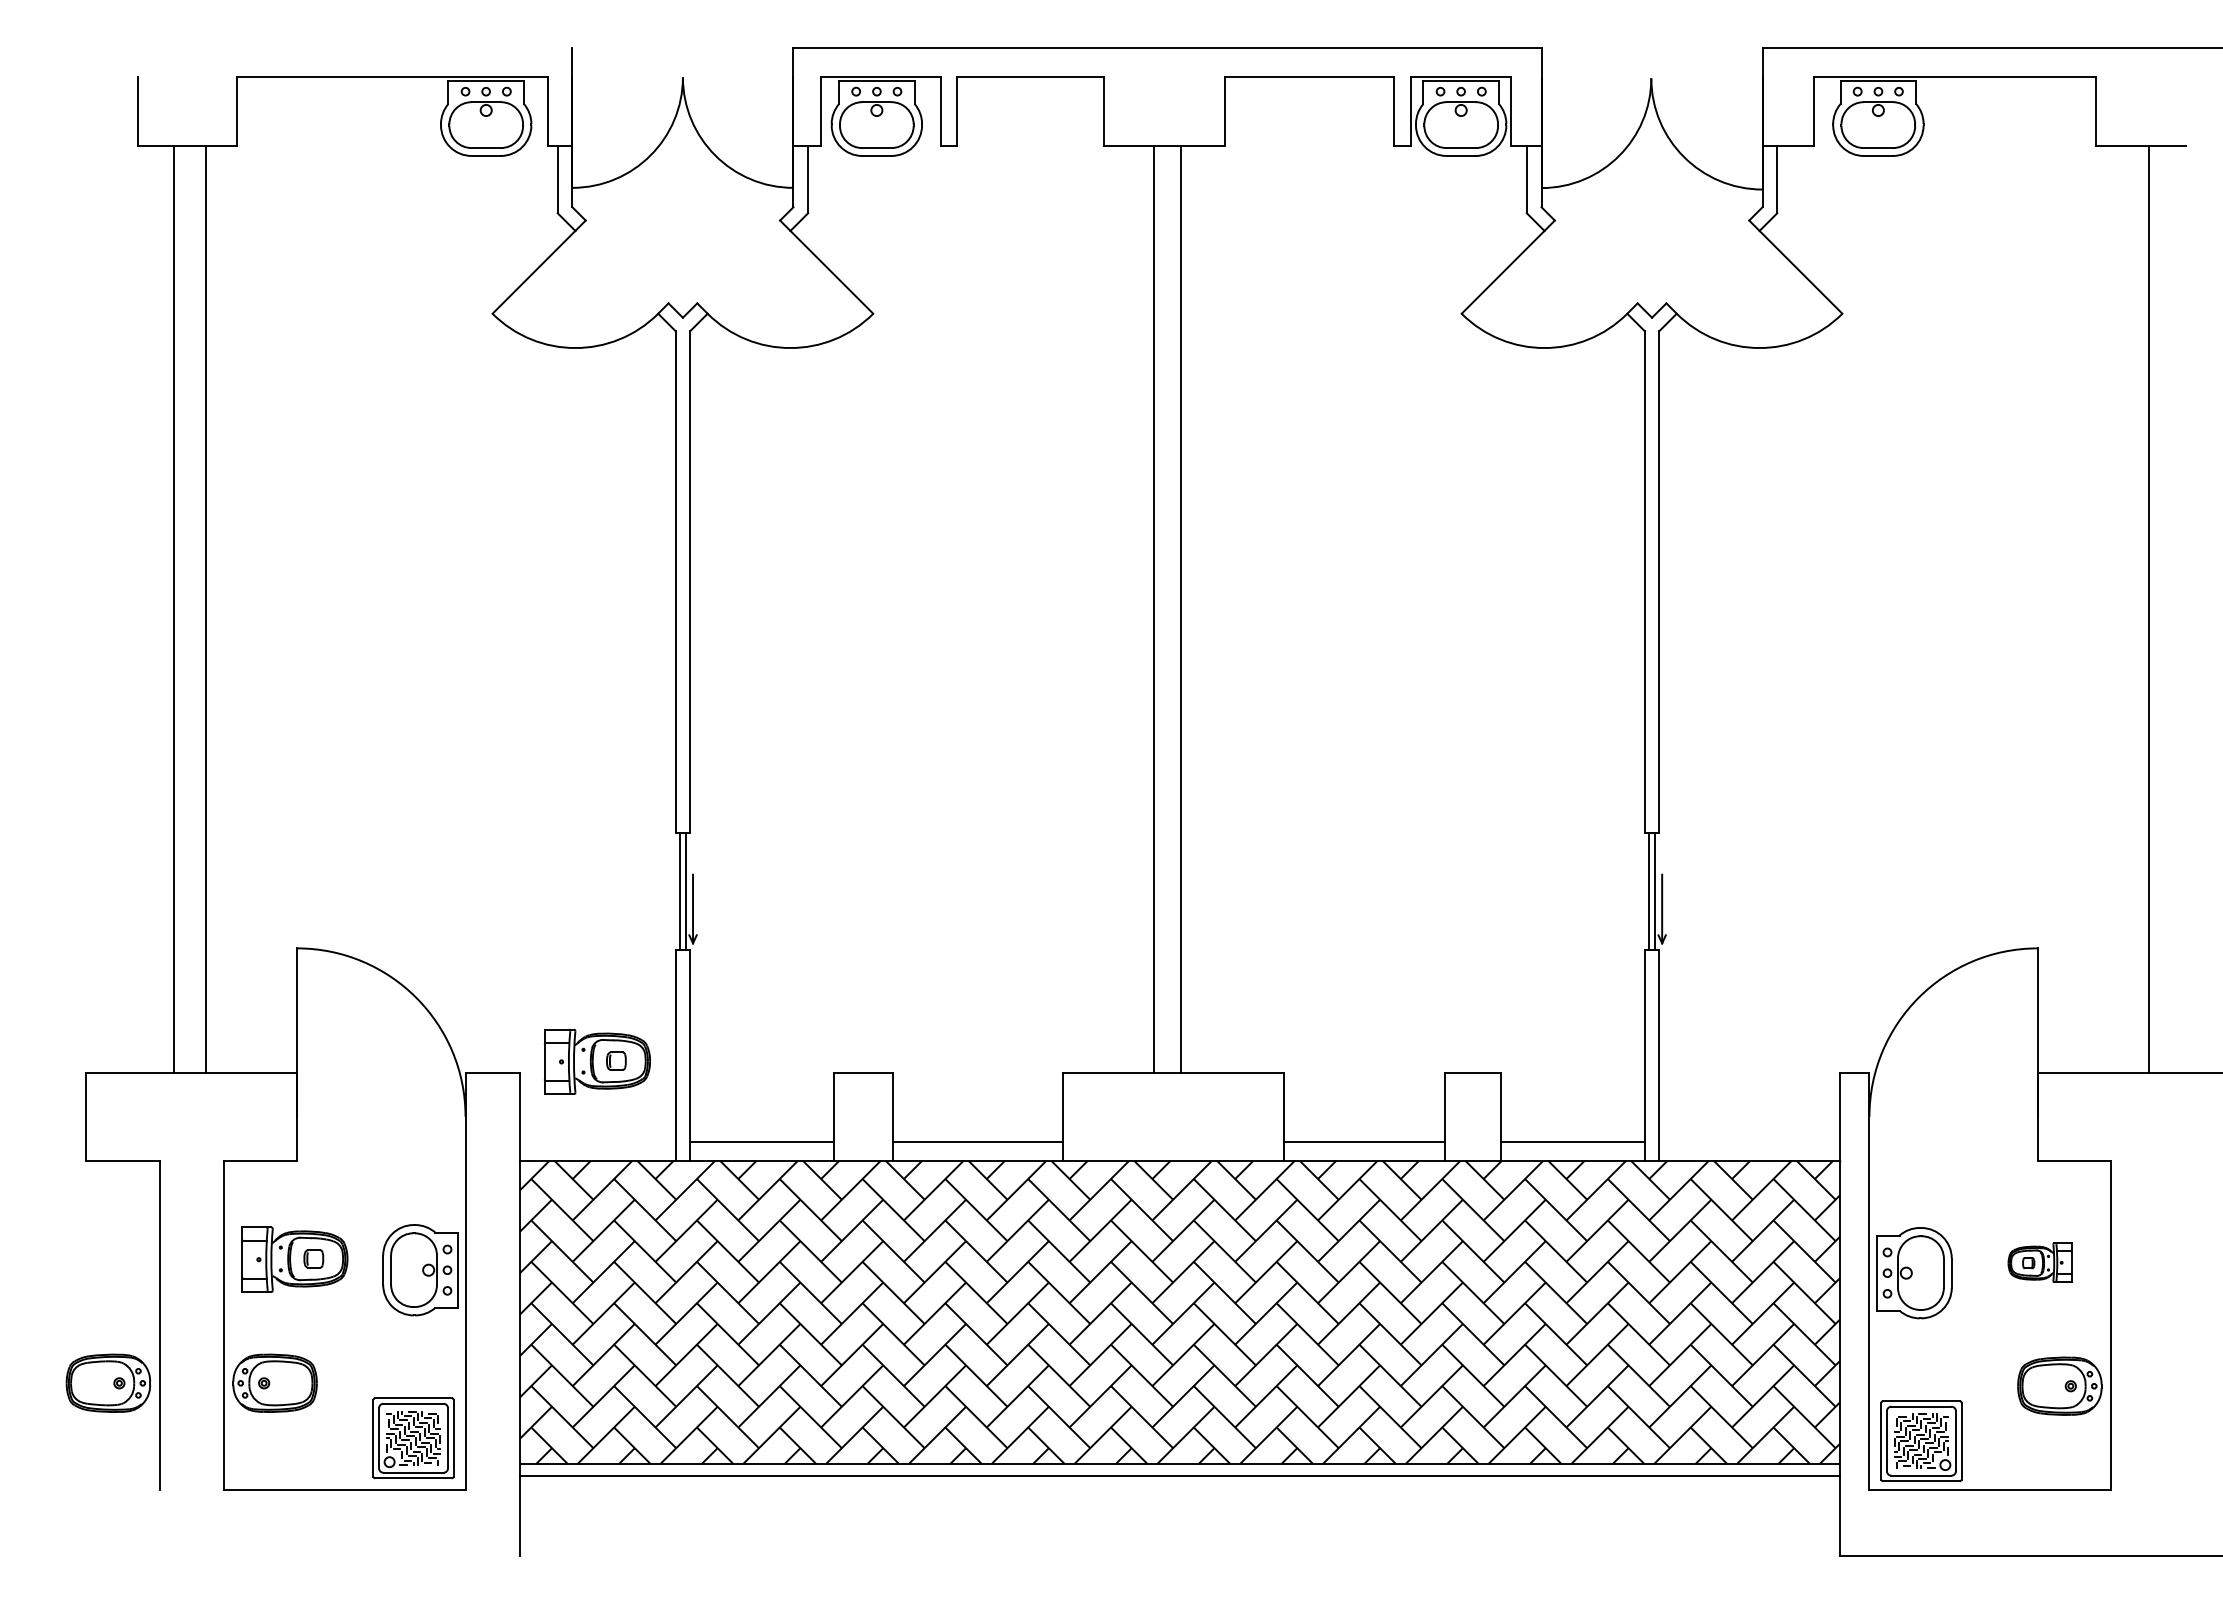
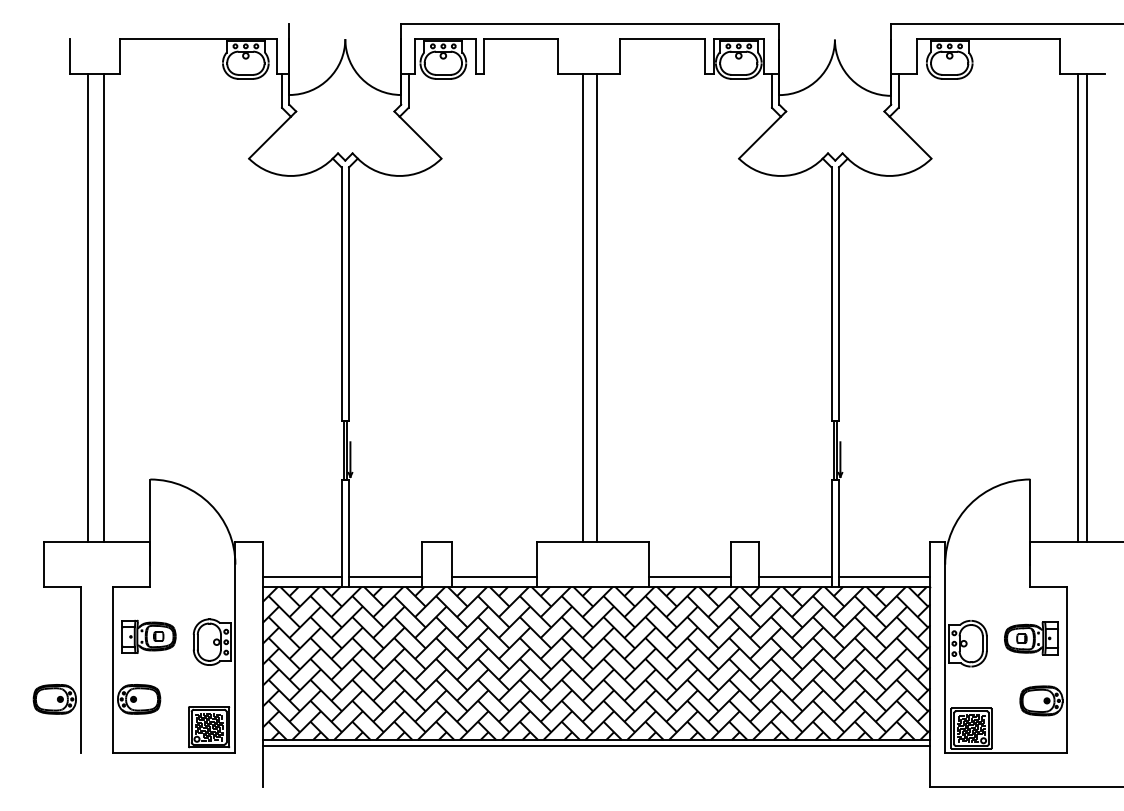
line: (2133, 608) -> (1078, 307), added
part: (596, 1061) -> (301, 536), removed
line: (596, 1142) -> (301, 577), added
line: (1749, 1142) -> (884, 577), added
part: (2040, 1262) -> (1031, 638), size x1.67

